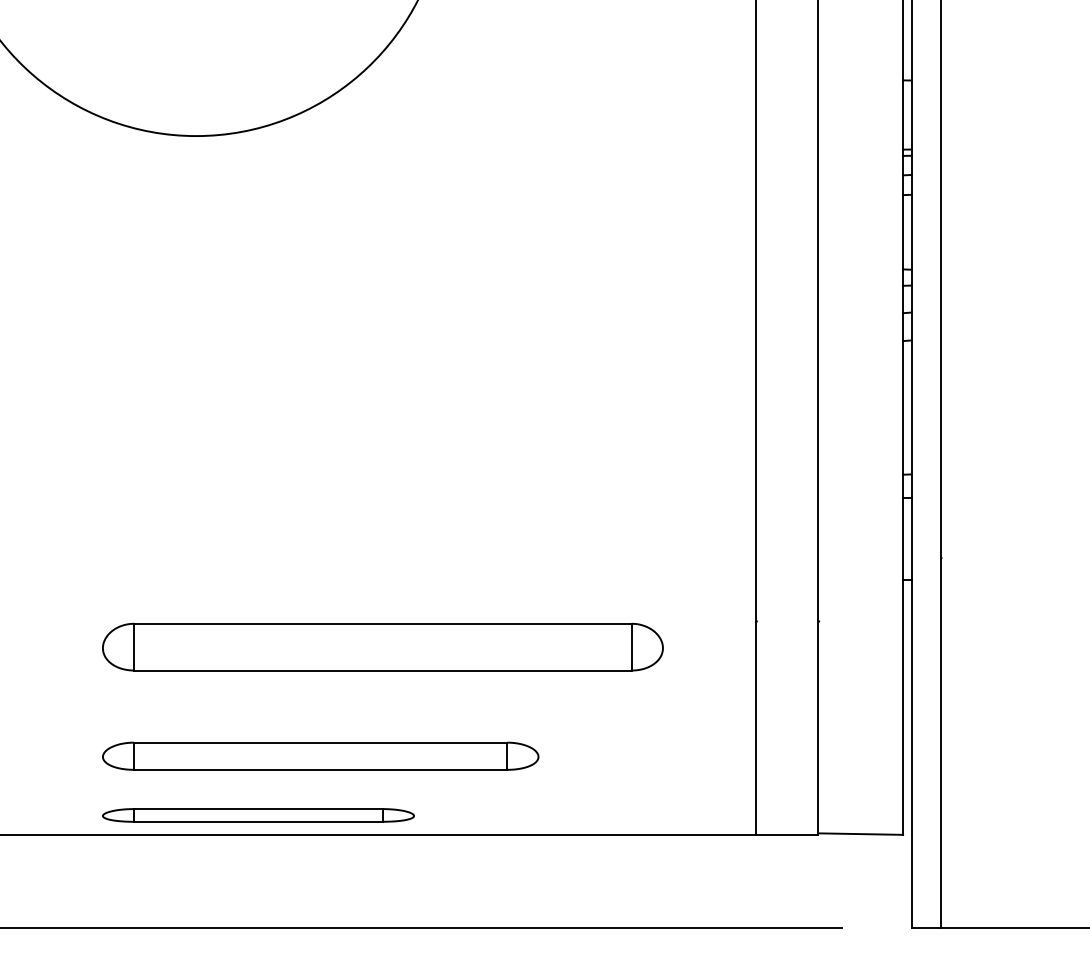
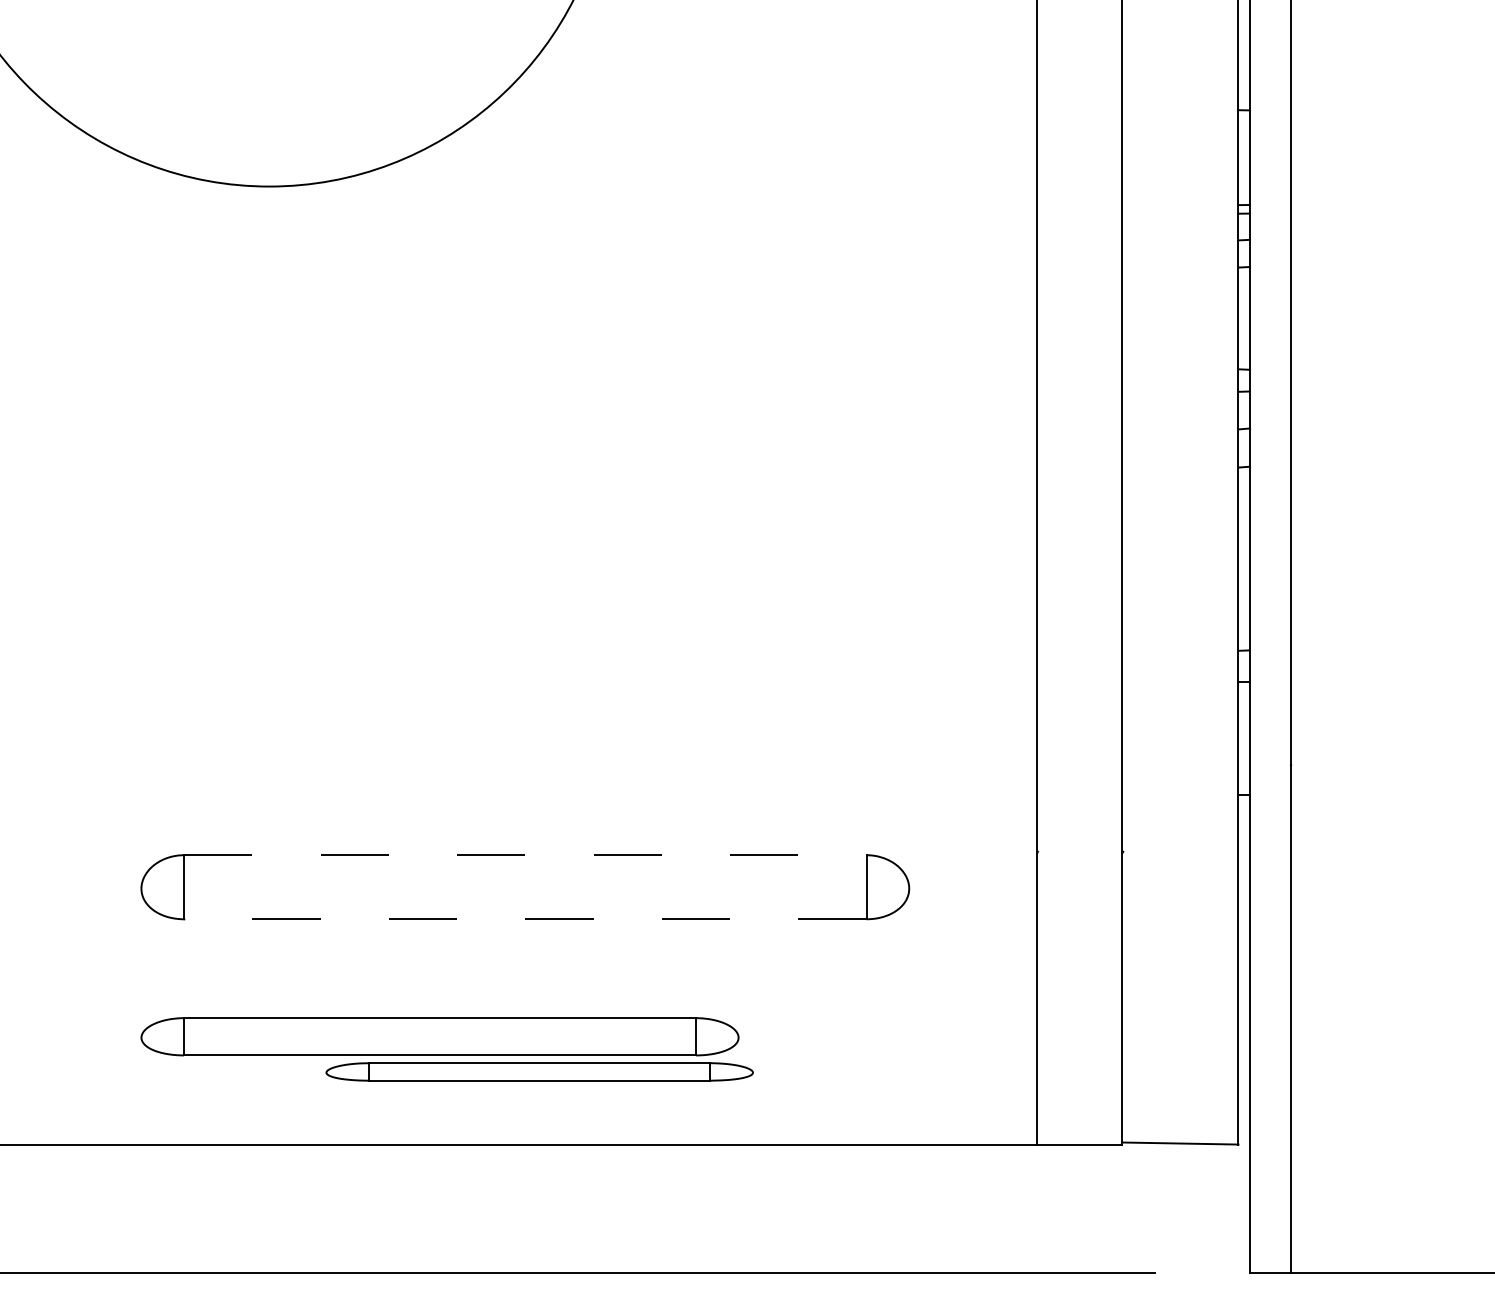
line: (383, 624) -> (525, 855), solid -> dashed
line: (382, 670) -> (524, 919), solid -> dashed
part: (258, 815) -> (539, 1071), moved

